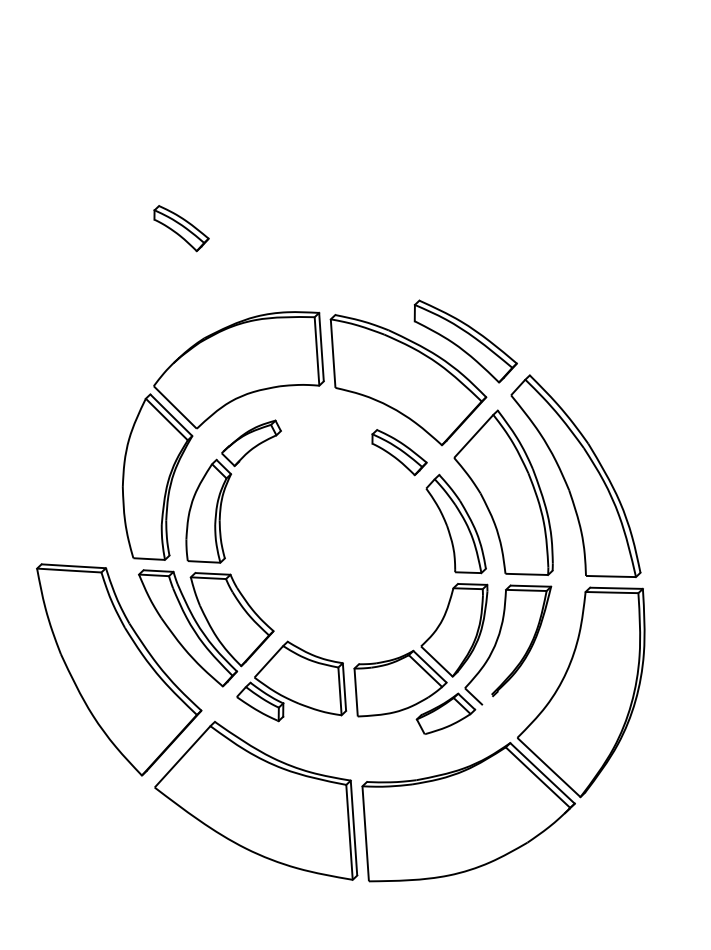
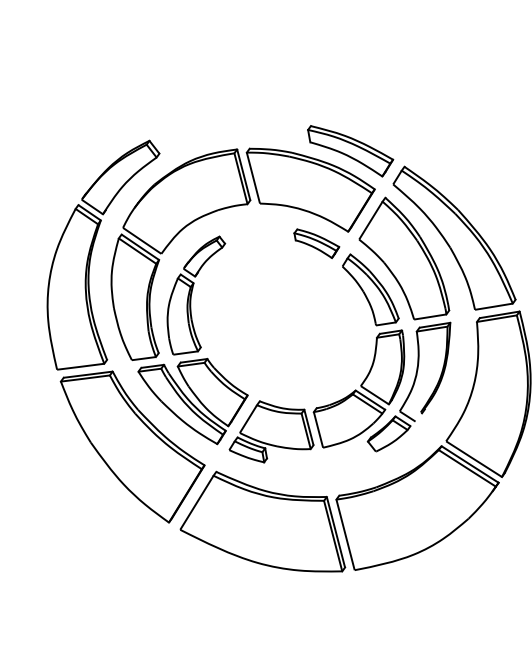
part: (181, 228) -> (121, 105), removed
part: (107, 412) -> (91, 254), added

